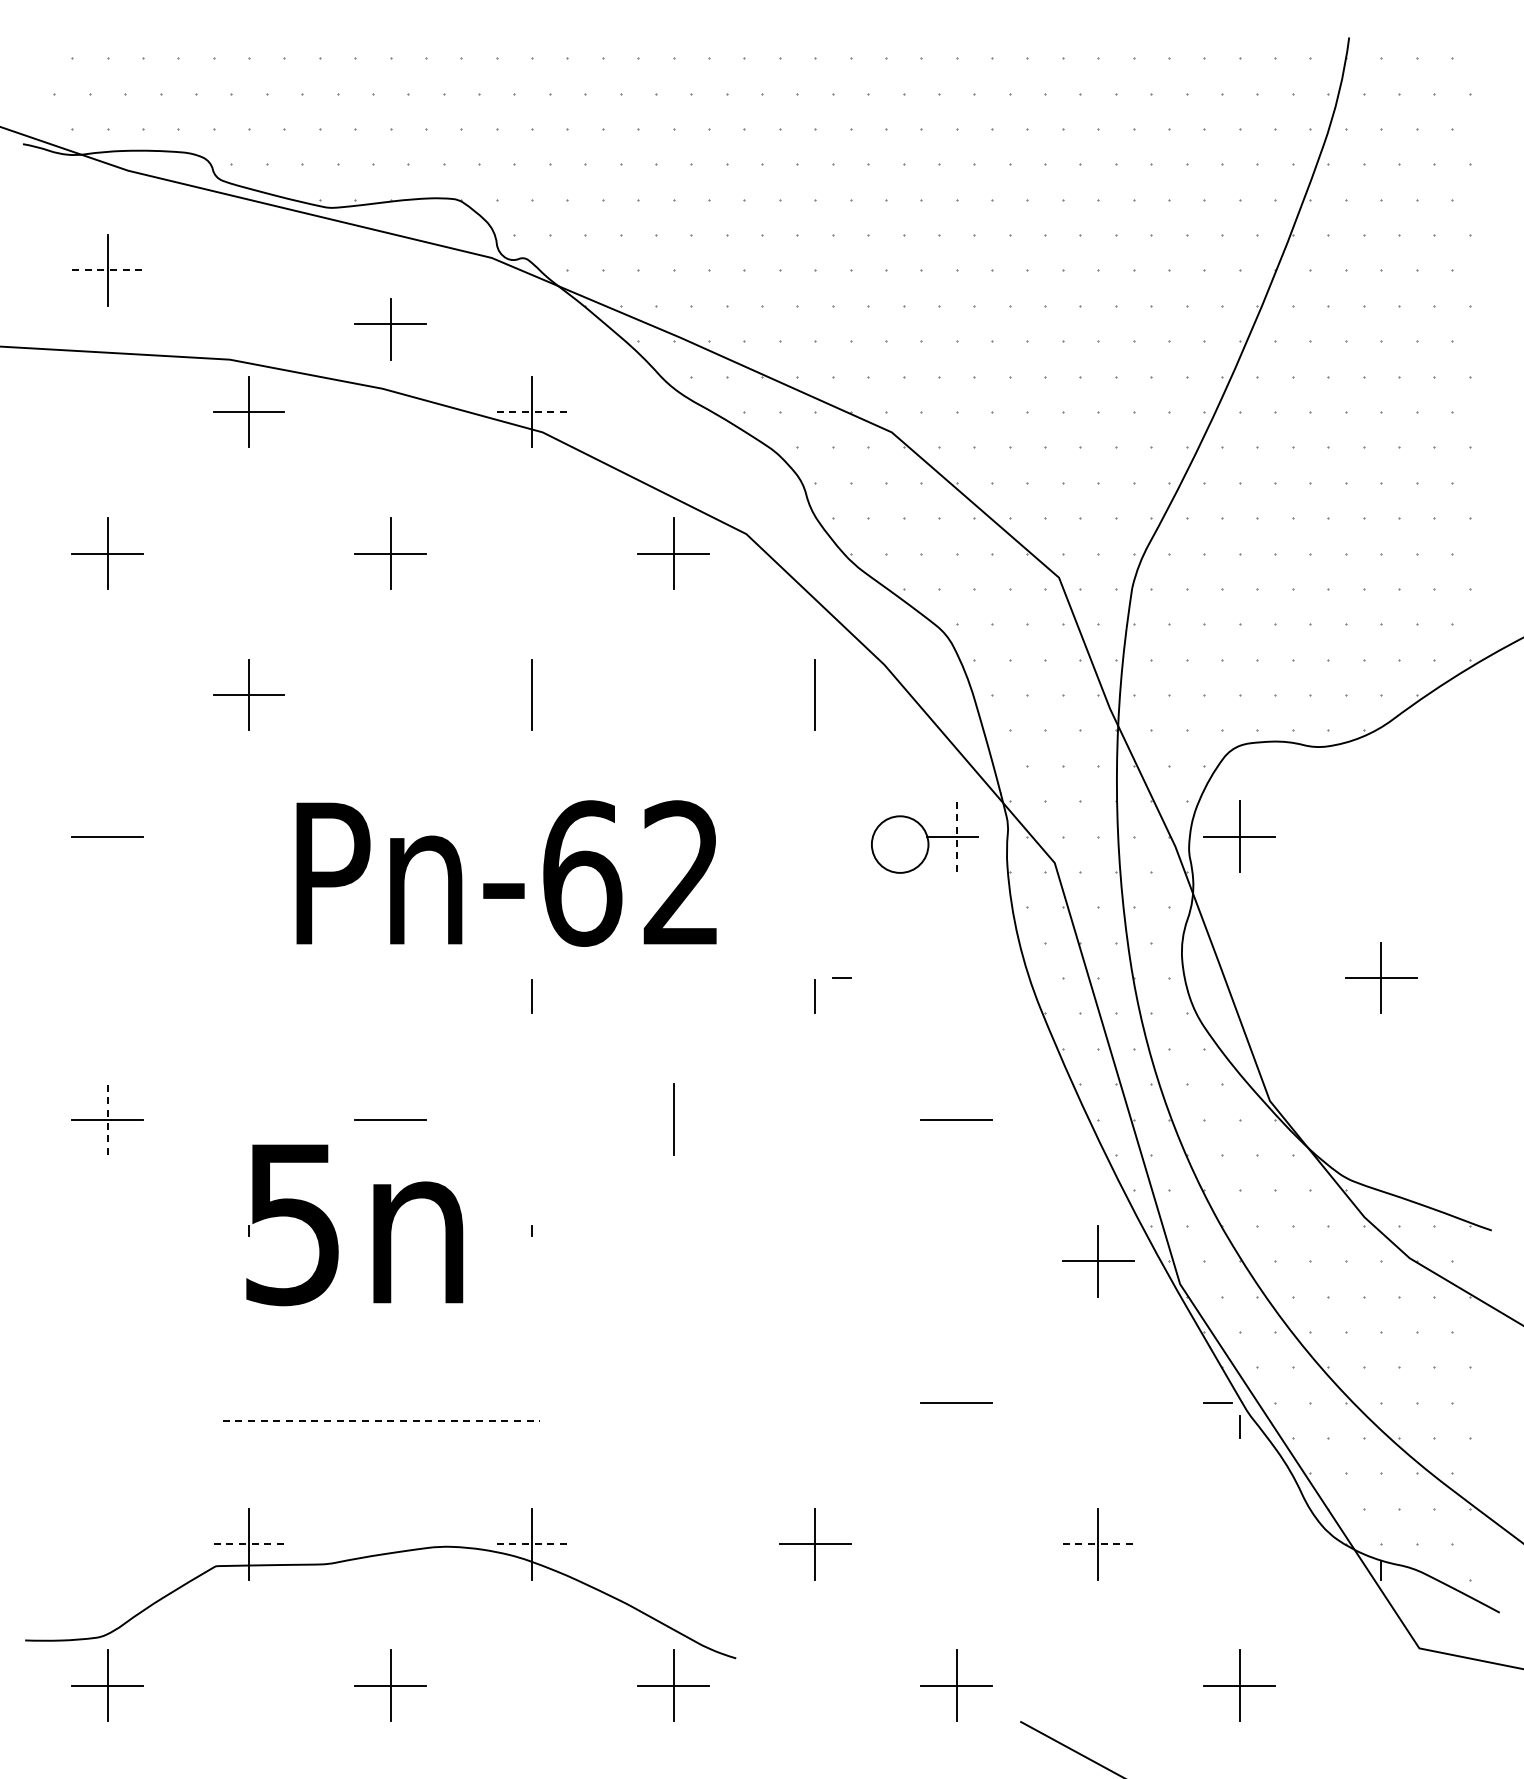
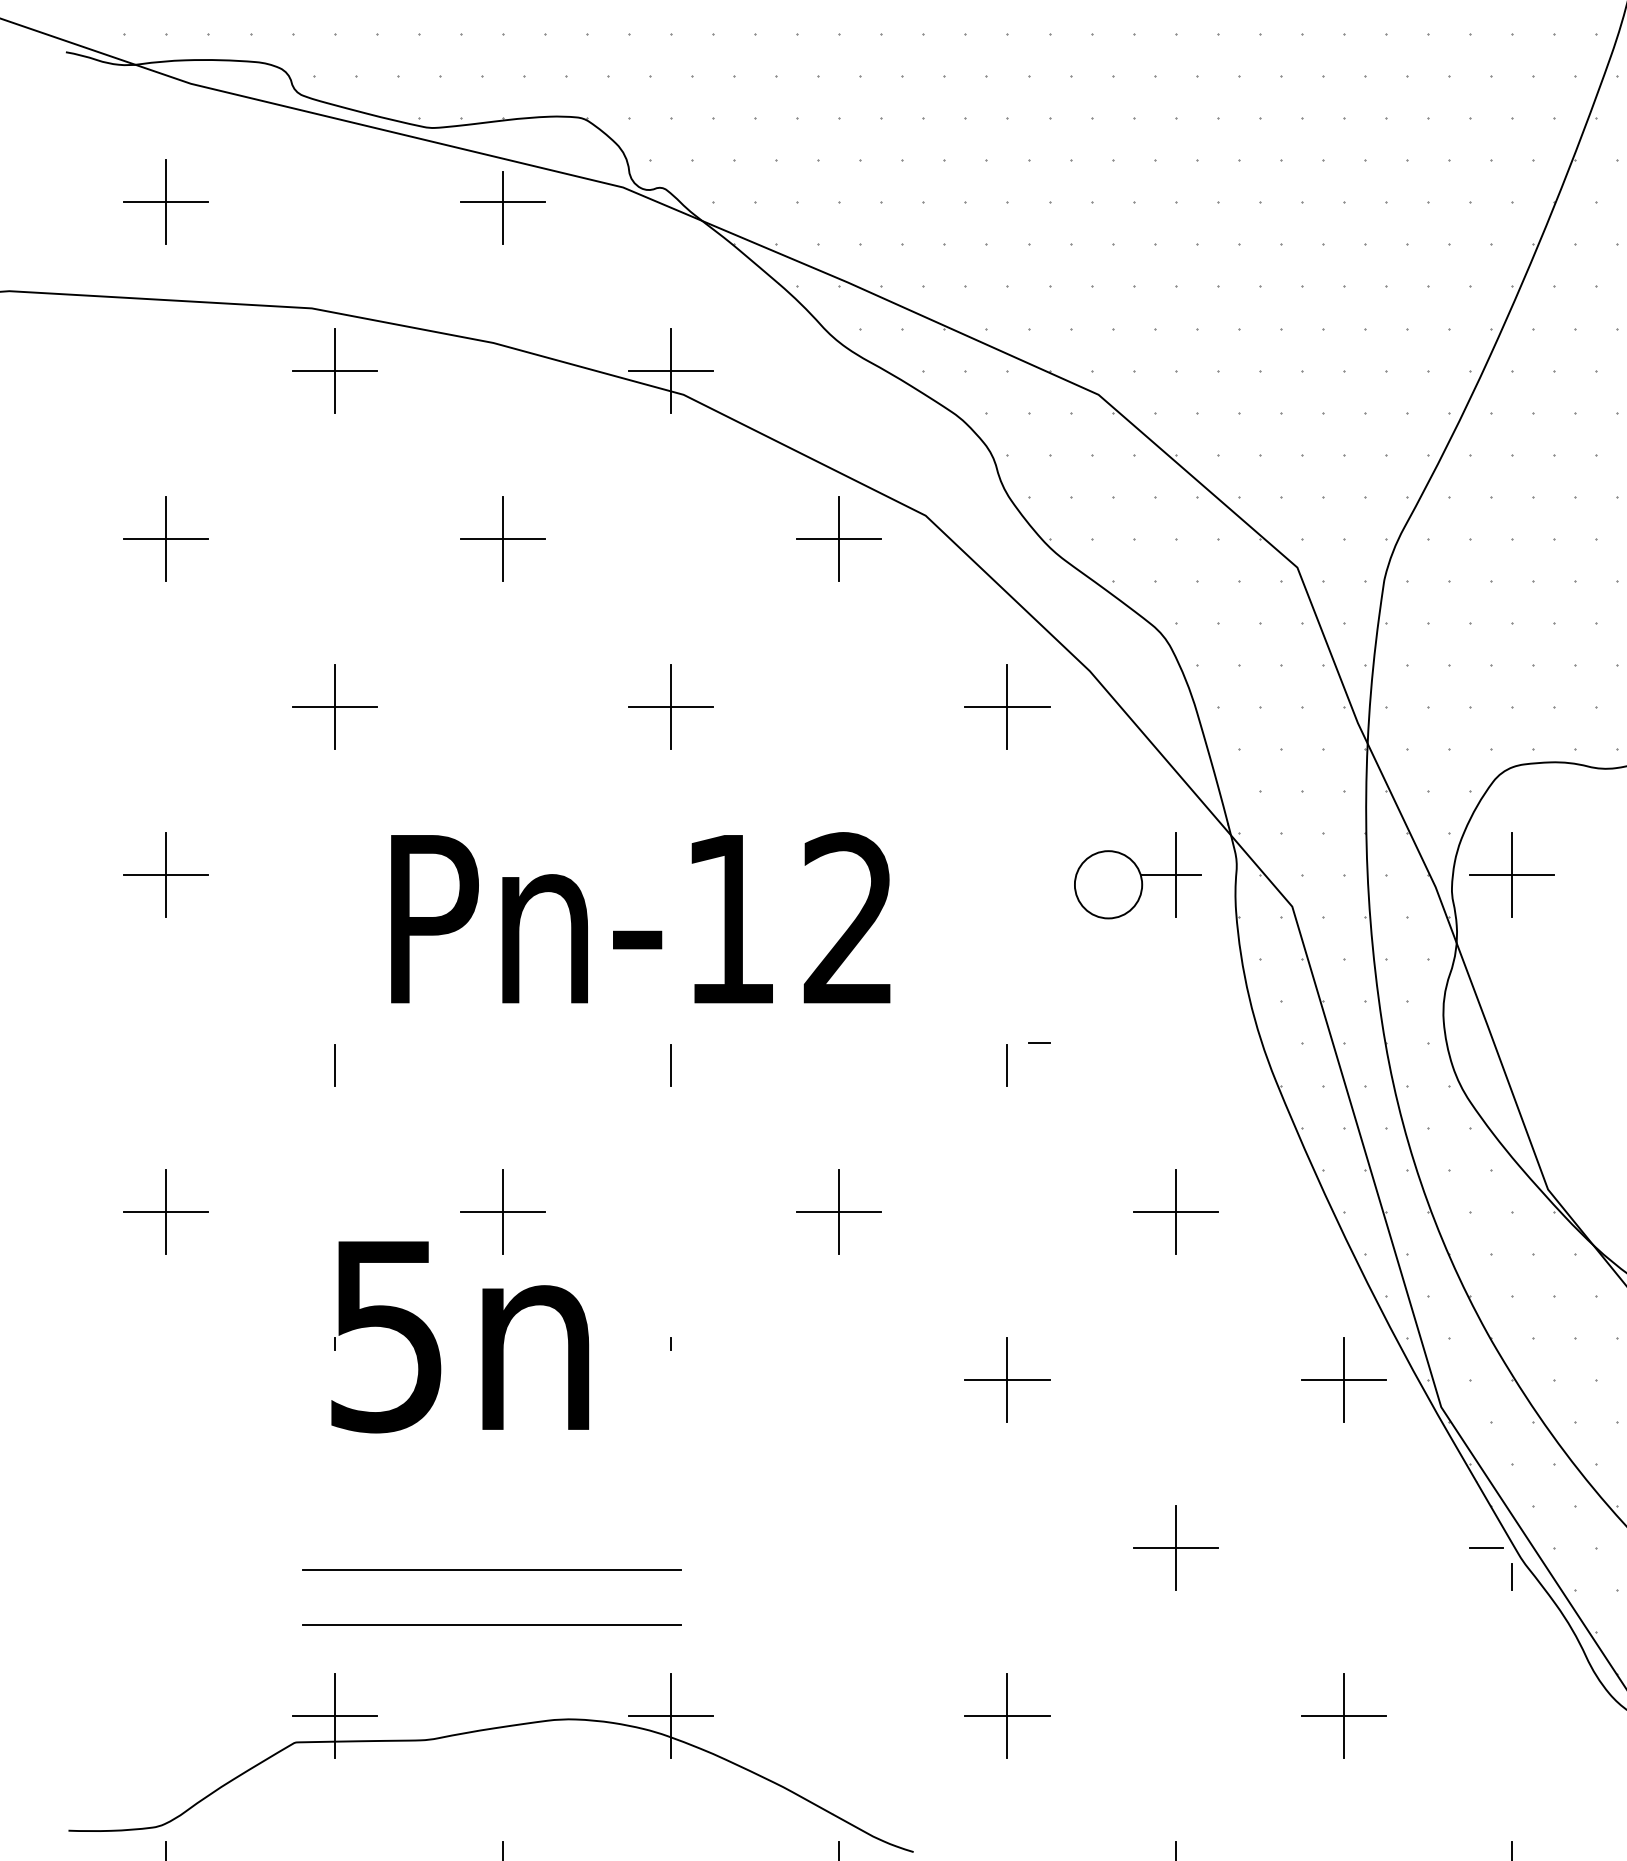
line: (108, 270) -> (167, 202), dashed -> solid
part: (390, 329) -> (502, 208), moved
line: (532, 412) -> (671, 371), dashed -> solid
line: (531, 695) -> (670, 707), added
line: (814, 695) -> (1006, 707), added
line: (107, 836) -> (166, 875), added
line: (956, 836) -> (1175, 875), dashed -> solid
text: (582, 873) -> (730, 919), Pn-62 -> Pn-12
line: (249, 996) -> (335, 1065), added
line: (107, 1119) -> (166, 1211), dashed -> solid
line: (390, 1119) -> (502, 1211), added
line: (673, 1119) -> (839, 1211), added
line: (956, 1119) -> (1175, 1211), added
part: (815, 1261) -> (1007, 1380), added
line: (956, 1402) -> (1175, 1547), added
line: (381, 1421) -> (492, 1570), dashed -> solid
line: (381, 1466) -> (492, 1623), added
line: (249, 1544) -> (335, 1716), dashed -> solid
line: (532, 1544) -> (671, 1716), dashed -> solid
line: (1098, 1544) -> (1344, 1716), dashed -> solid

